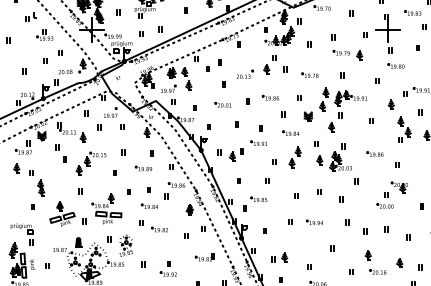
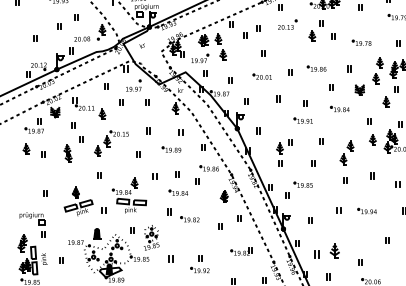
part: (244, 73) -> (286, 23), moved
part: (236, 154) -> (284, 146), moved
part: (294, 157) -> (346, 152), moved
part: (41, 187) -> (68, 152), moved
part: (279, 257) -> (326, 251), size x1.4

